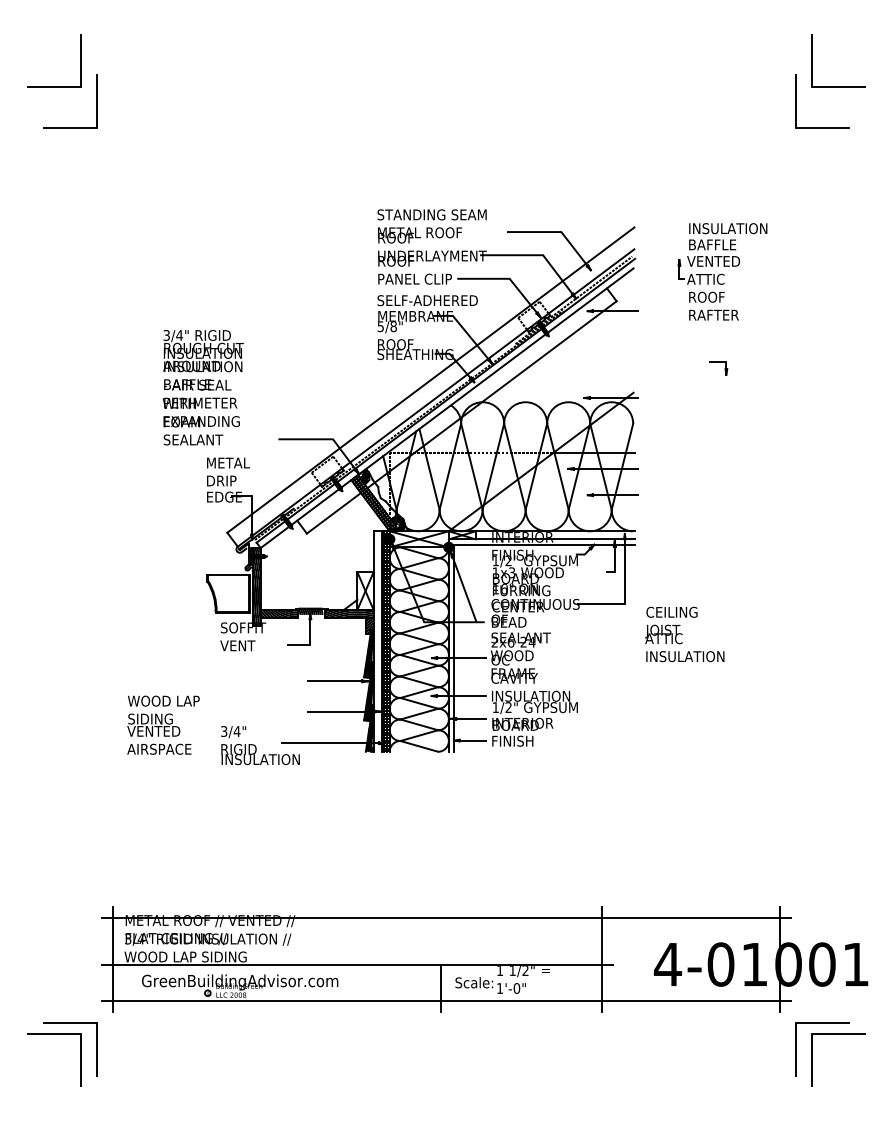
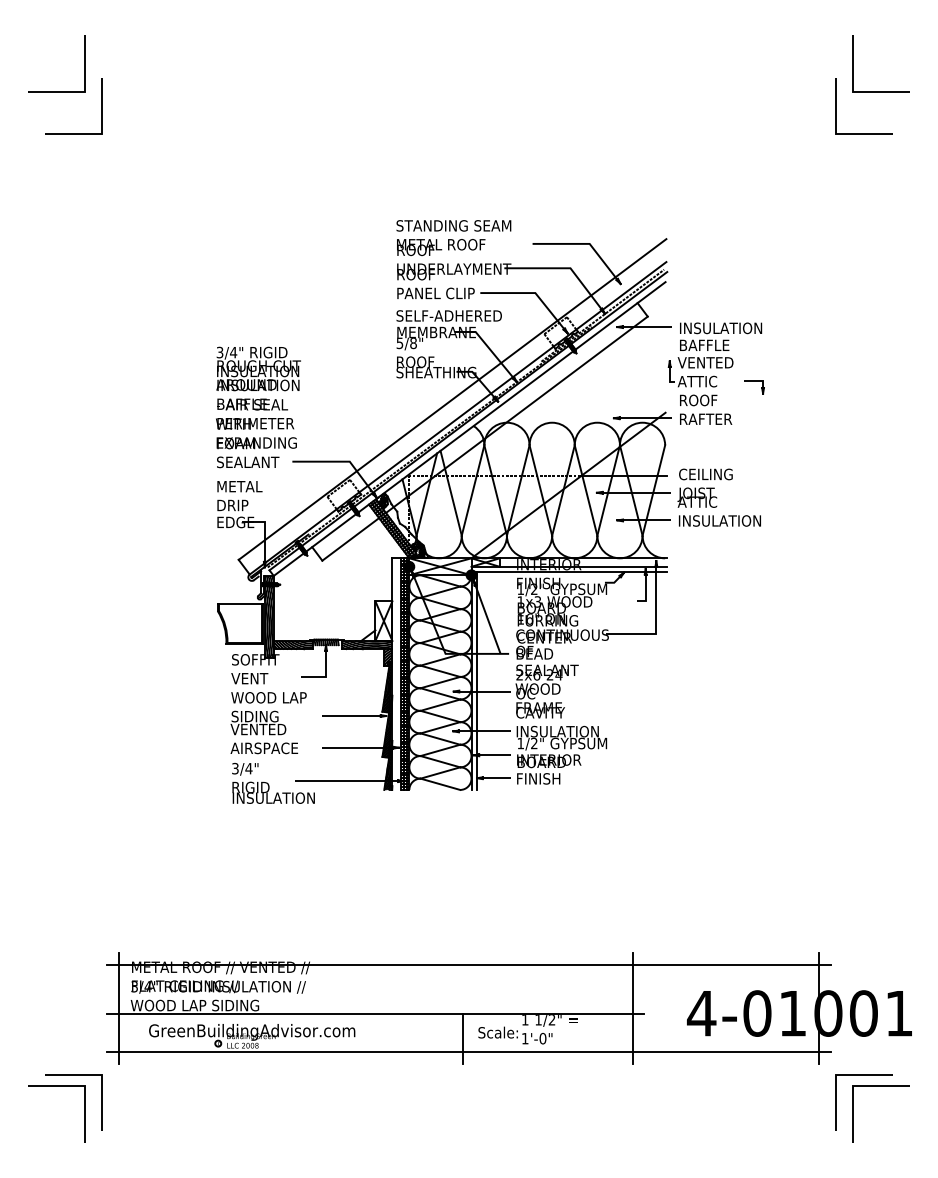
part: (722, 271) -> (714, 373), moved
text: (203, 387) -> (258, 407), moved
text: (683, 634) -> (718, 497), moved
text: (163, 725) -> (268, 723), moved

